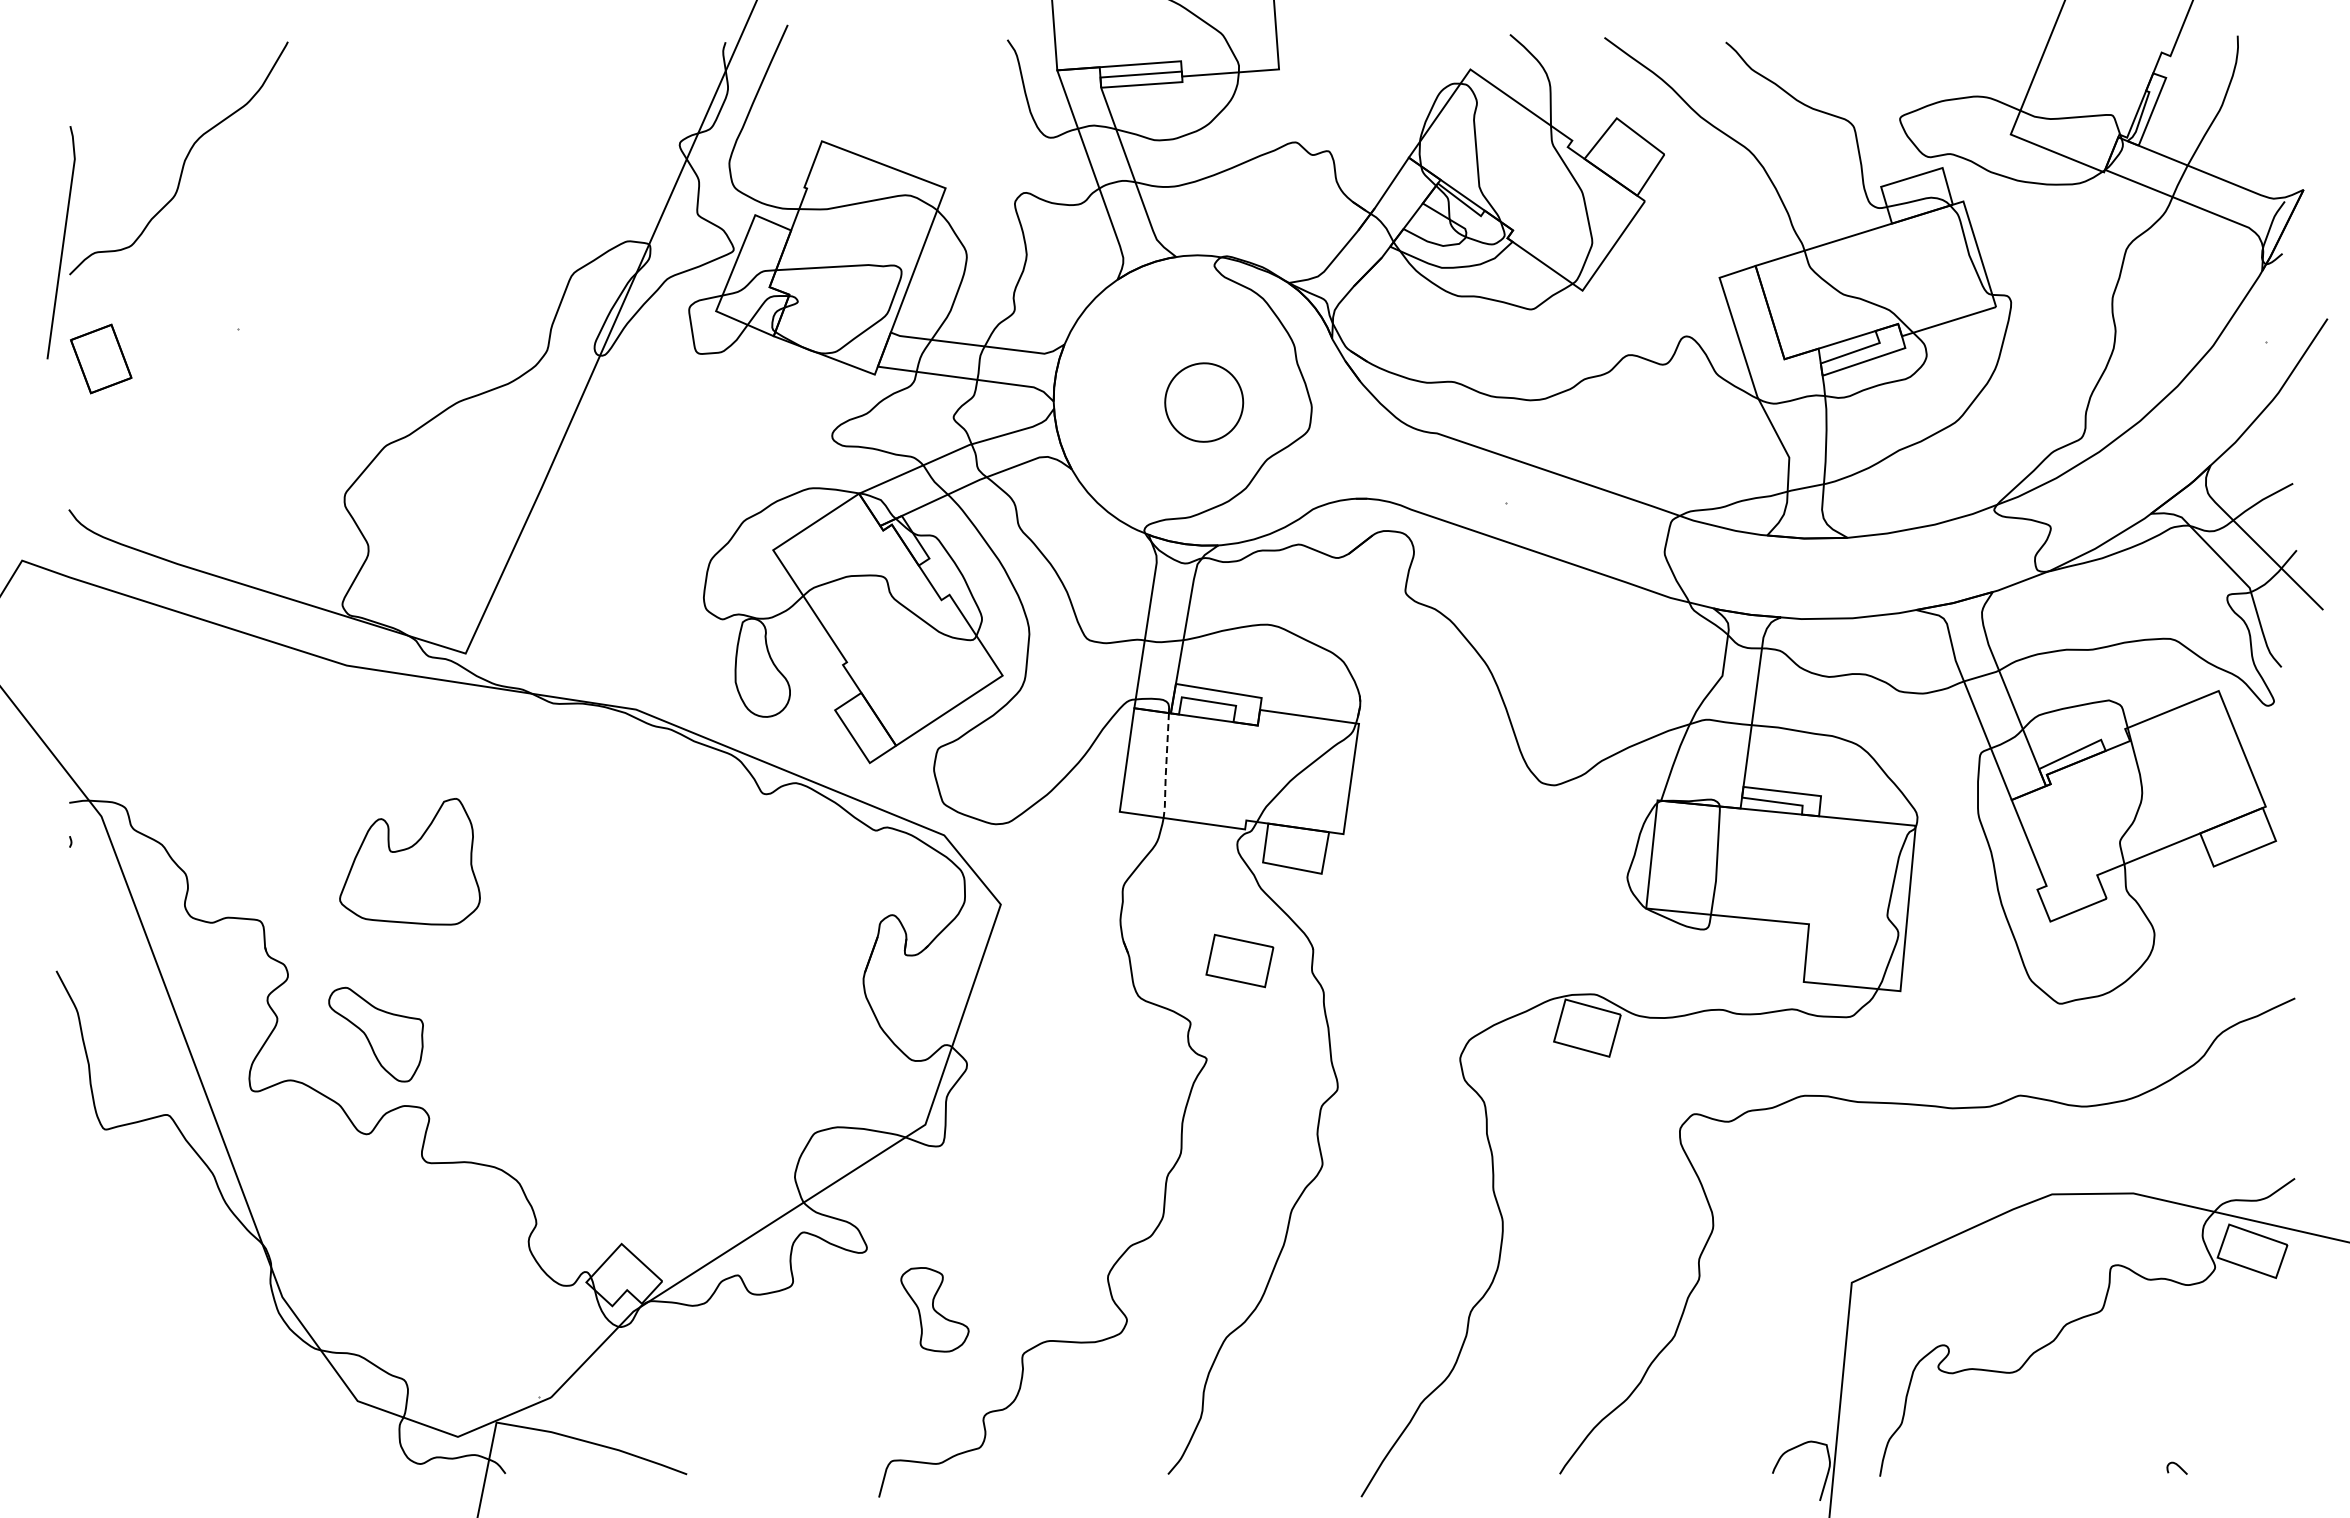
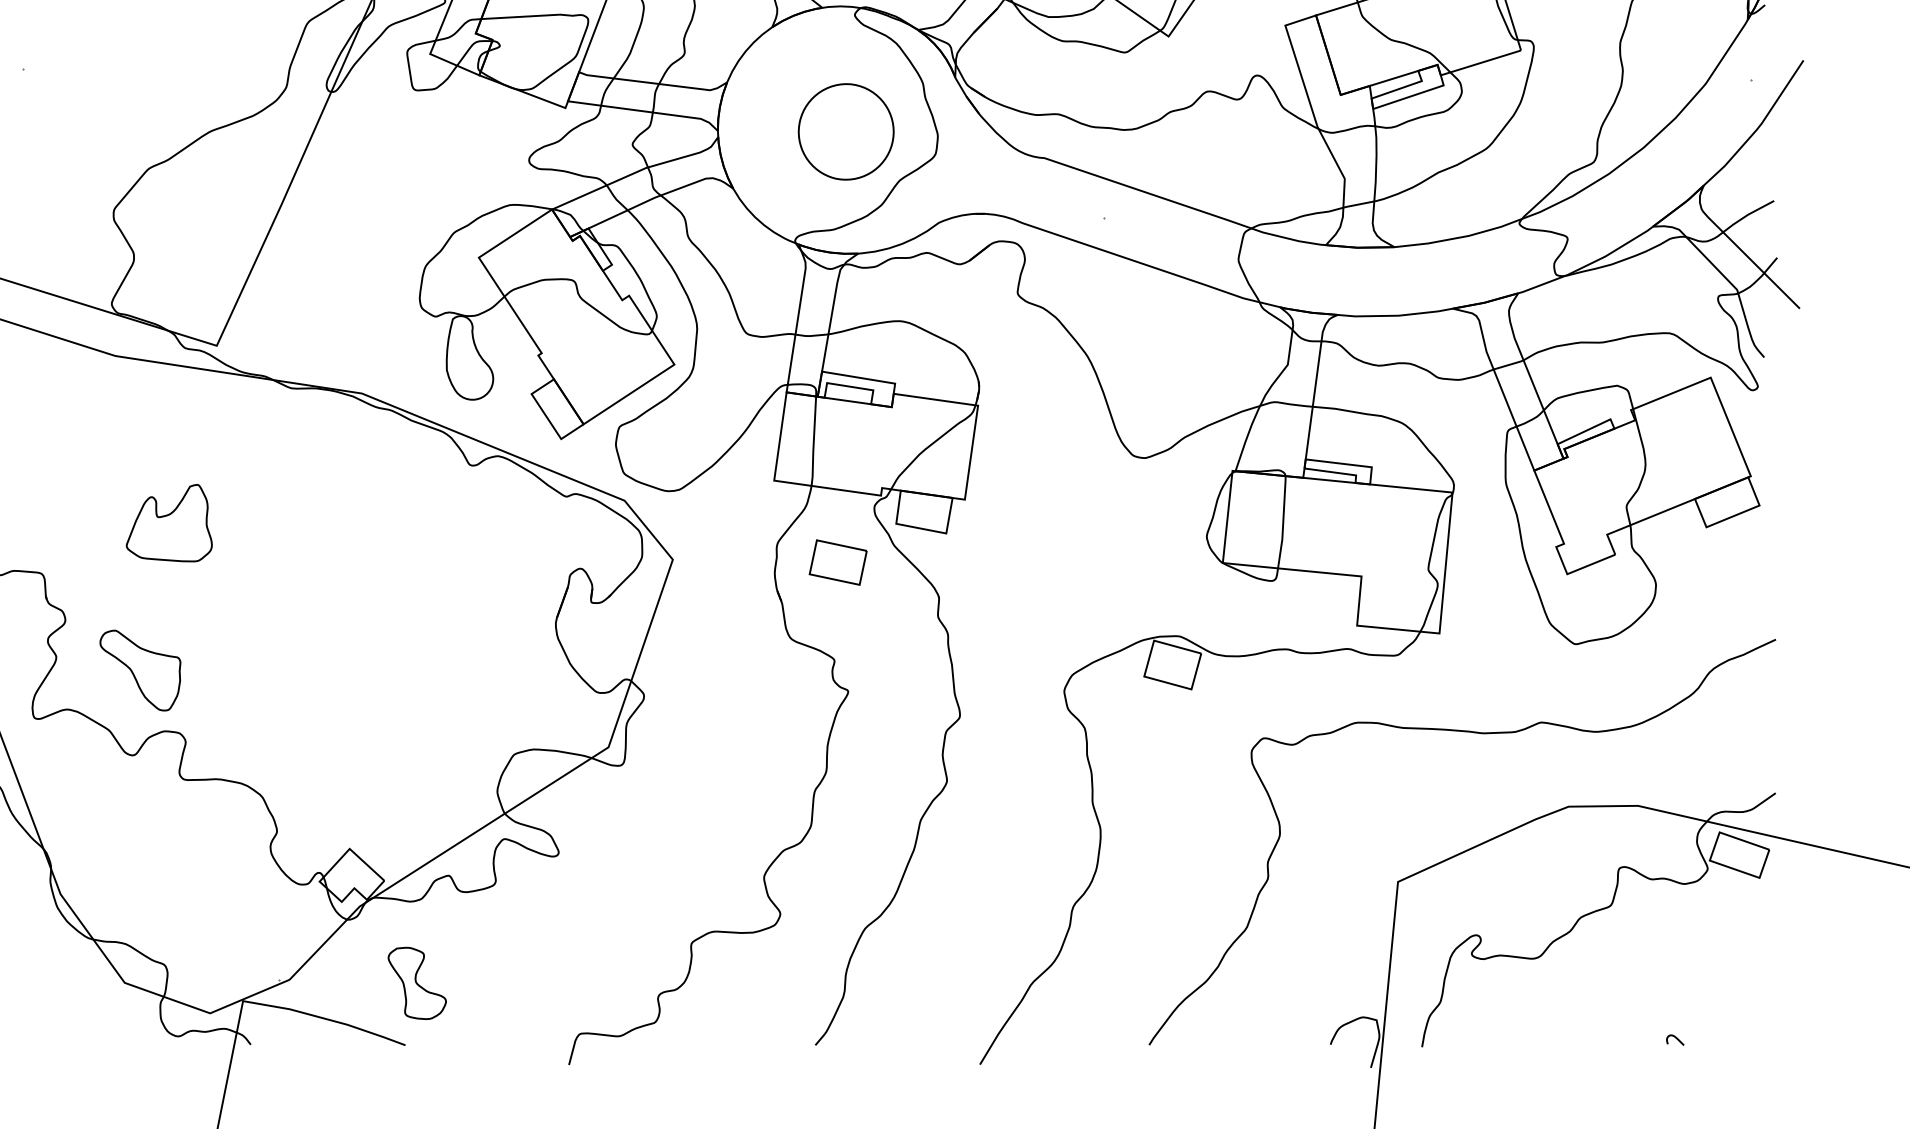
part: (1203, 402) -> (845, 131), size x1.43
line: (1166, 767) -> (814, 442), dashed -> solid
part: (409, 861) -> (168, 522), size x0.71
part: (1239, 960) -> (837, 562), moved
part: (934, 1309) -> (416, 983), moved

